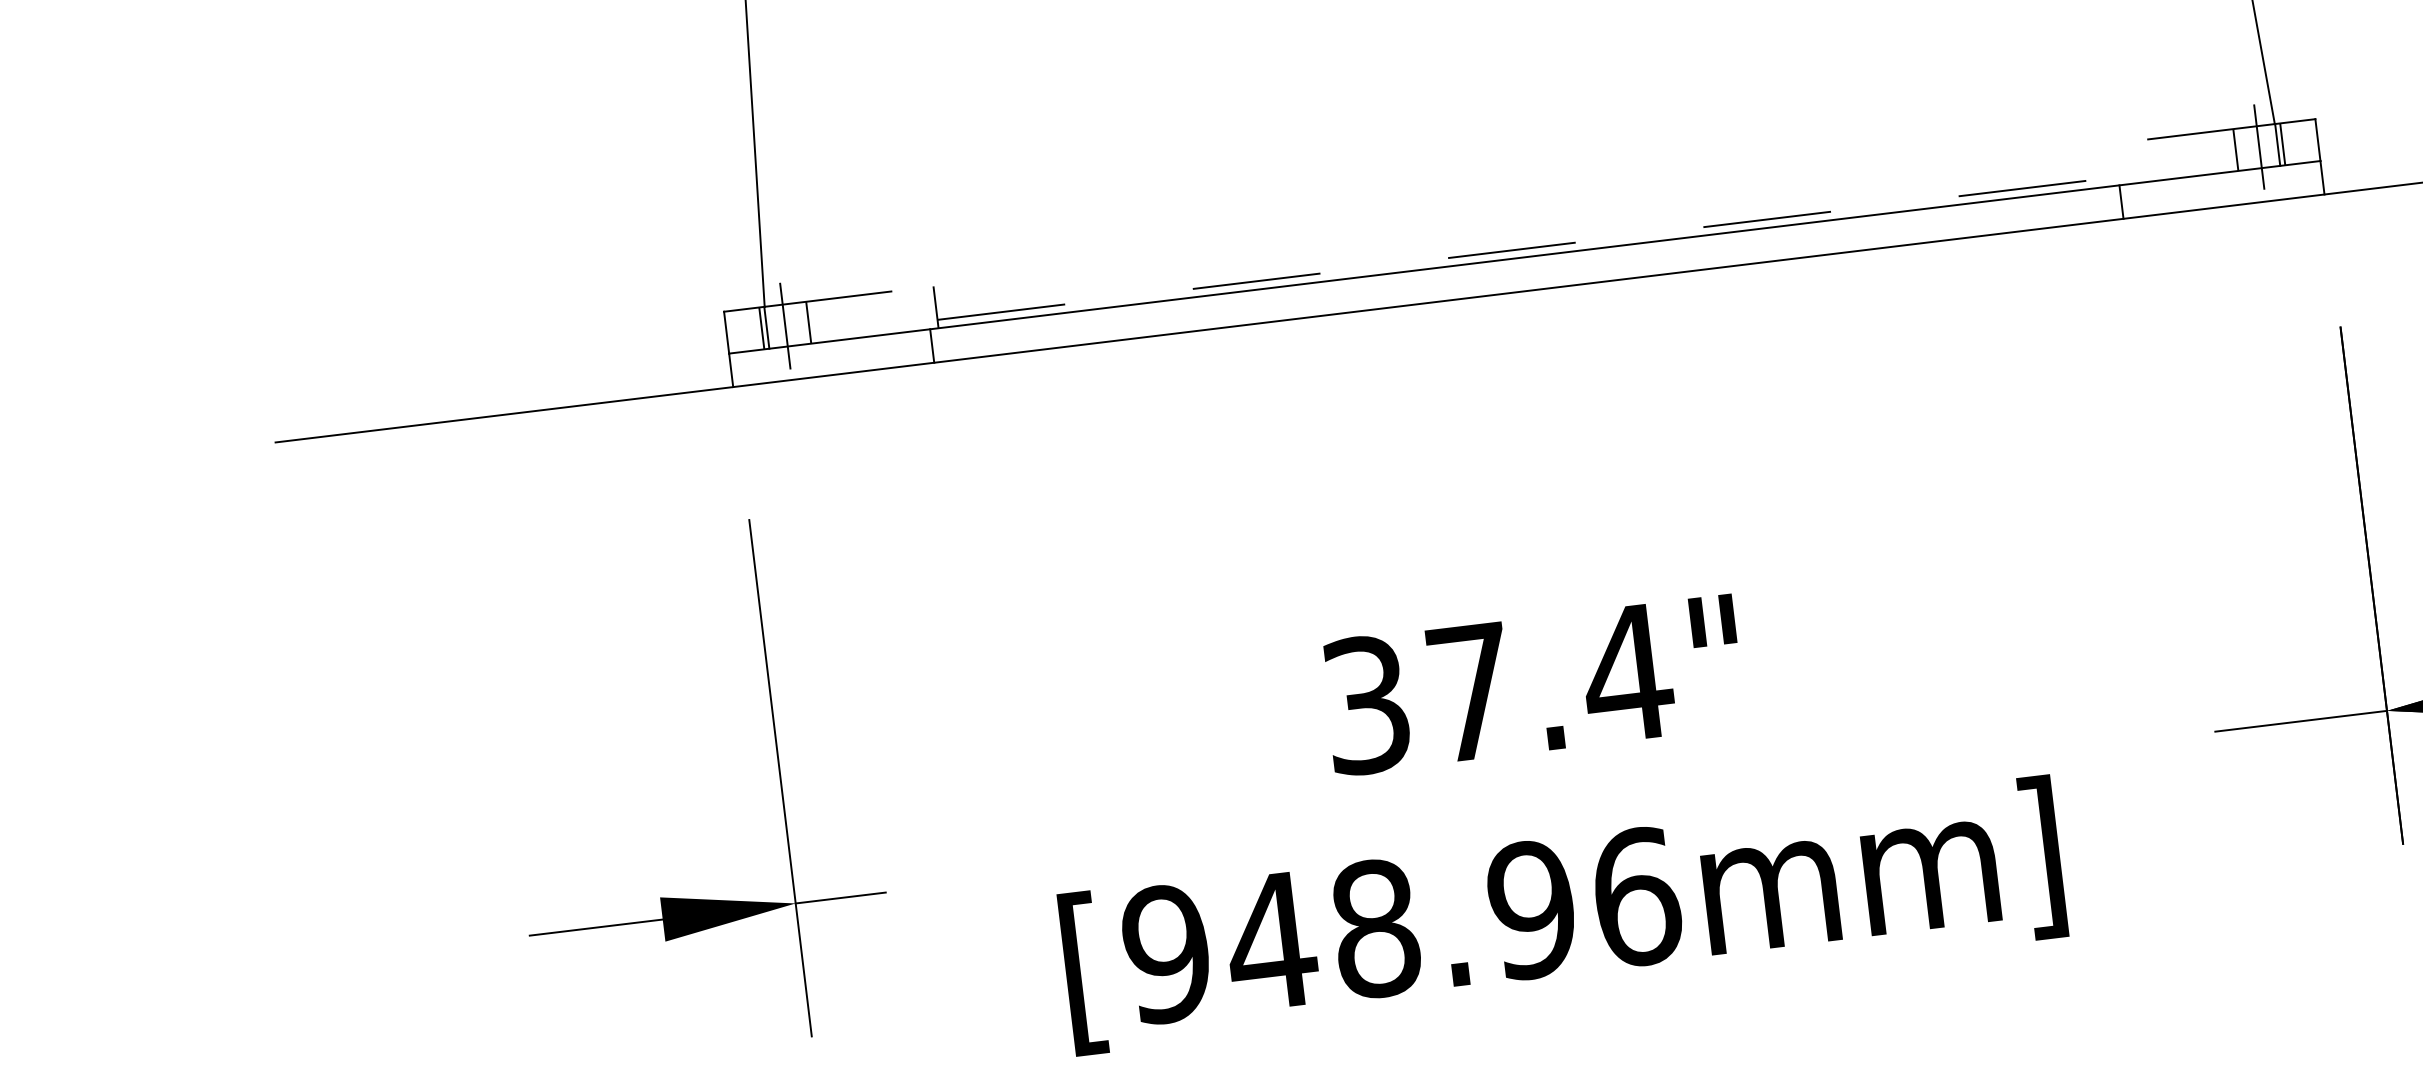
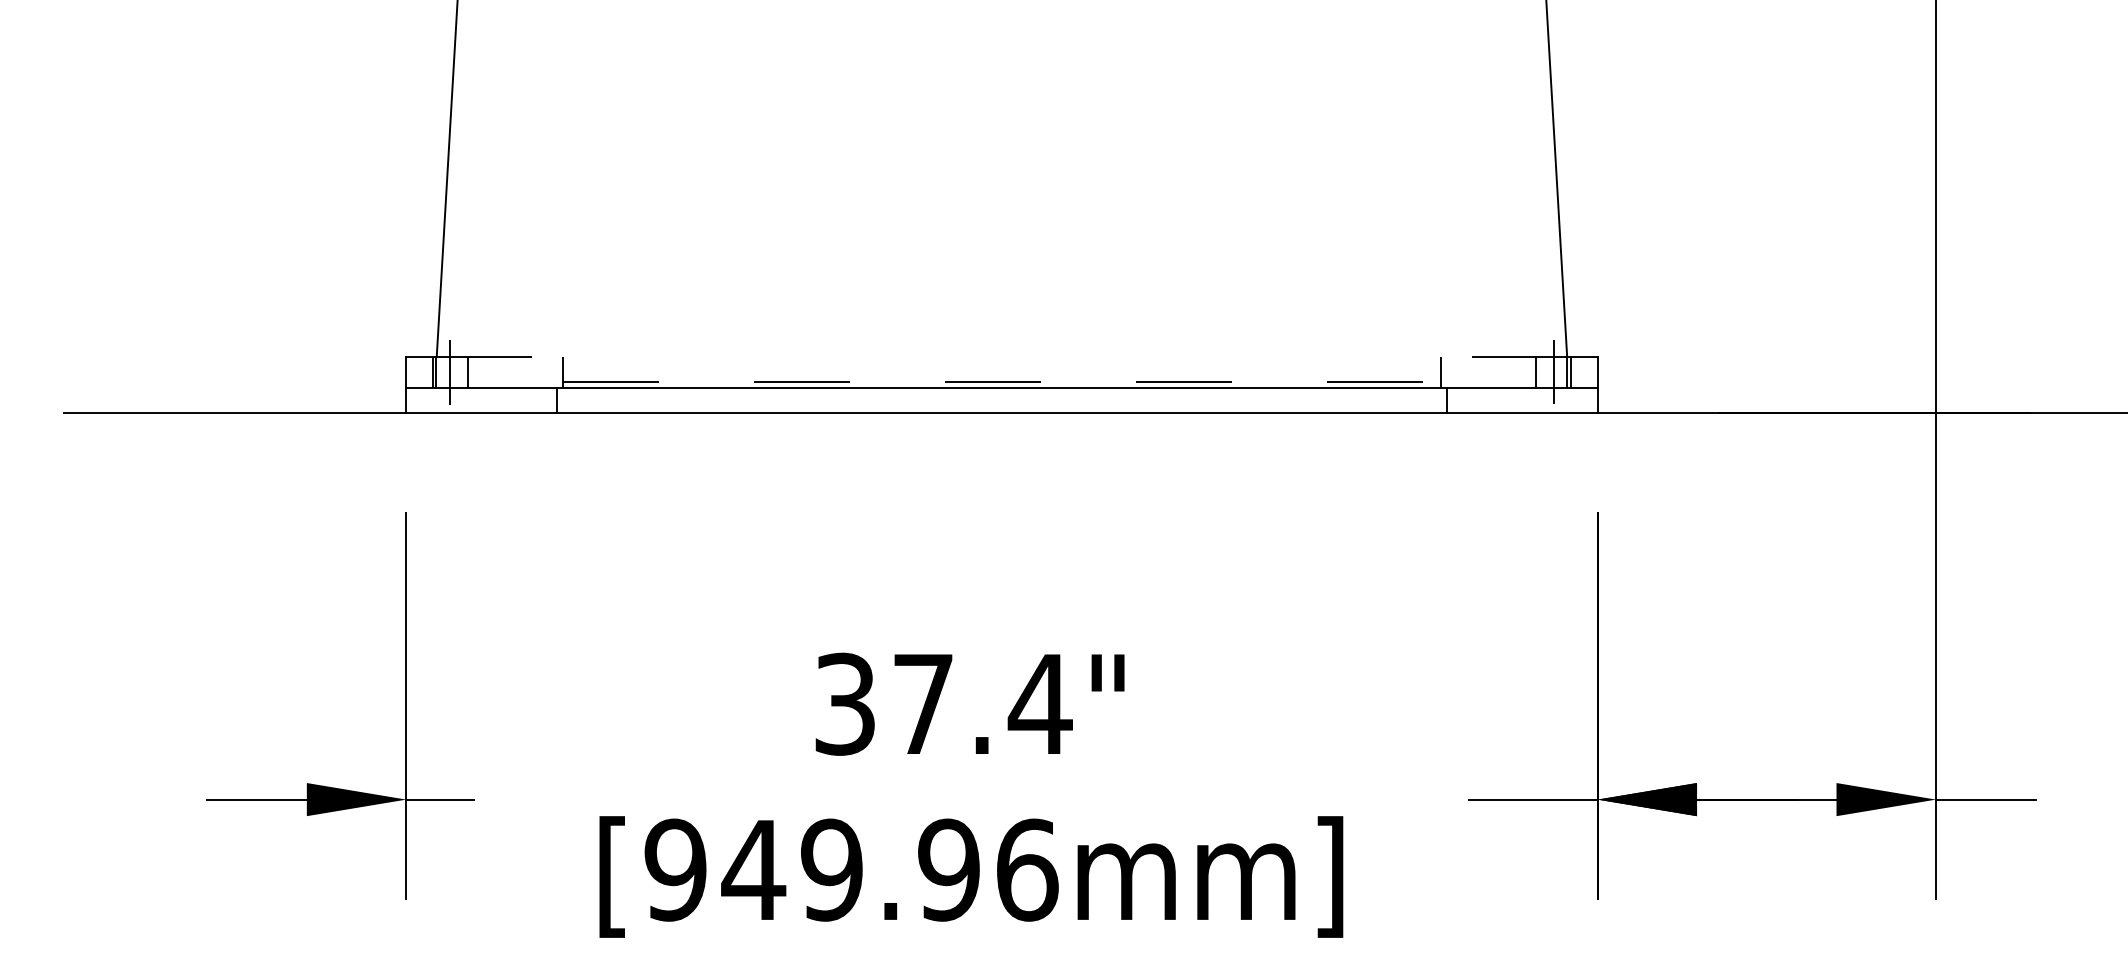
line: (2108, 165) -> (1440, 372), added
text: (1374, 928) -> (831, 869), [948.96mm] -> [949.96mm]

